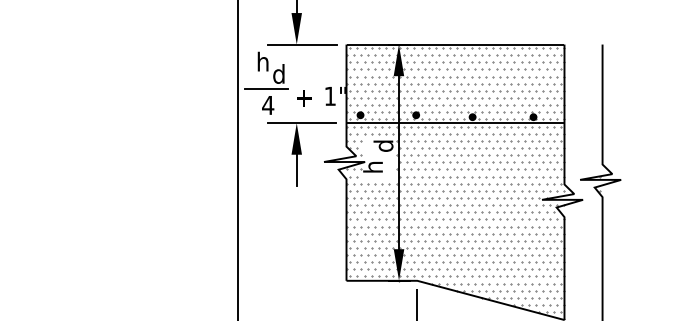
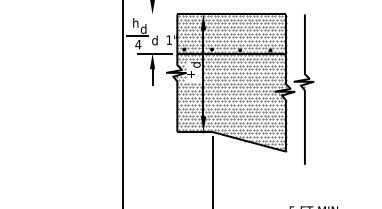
line: (302, 44) -> (155, 14), removed
text: (302, 96) -> (155, 40), + -> d
text: (372, 165) -> (190, 74), h -> +

